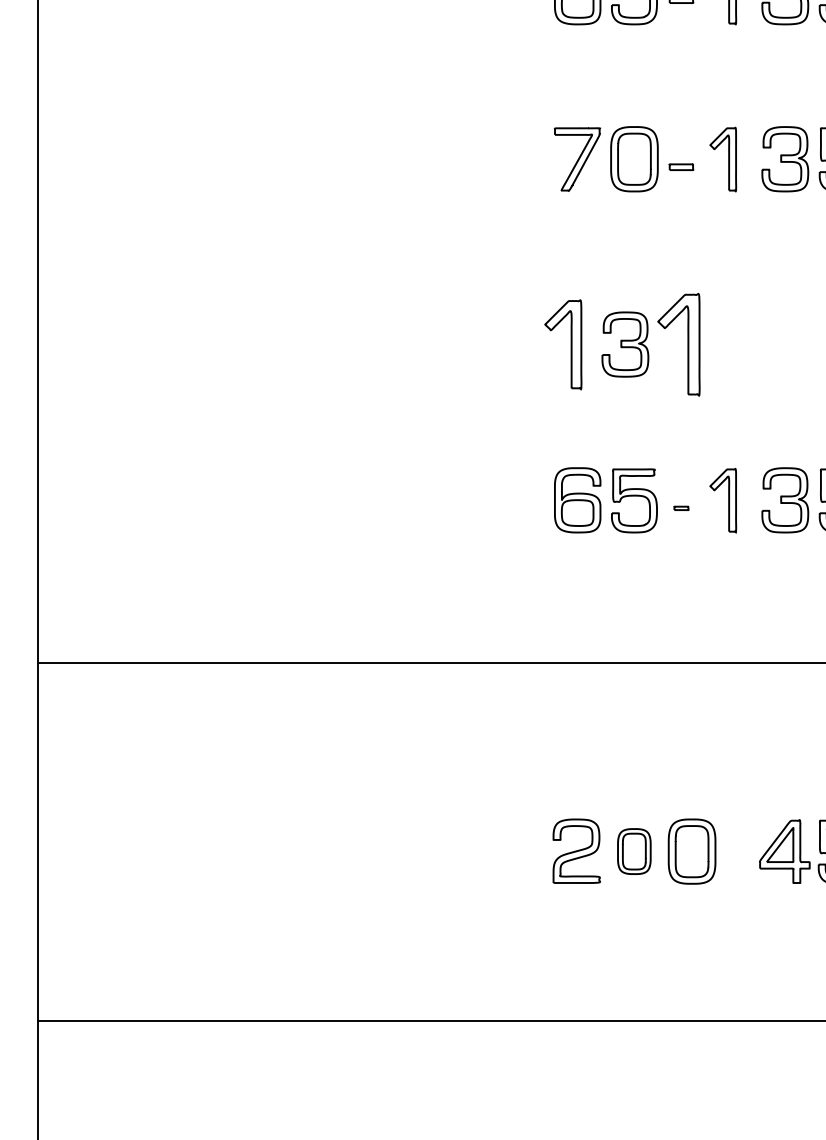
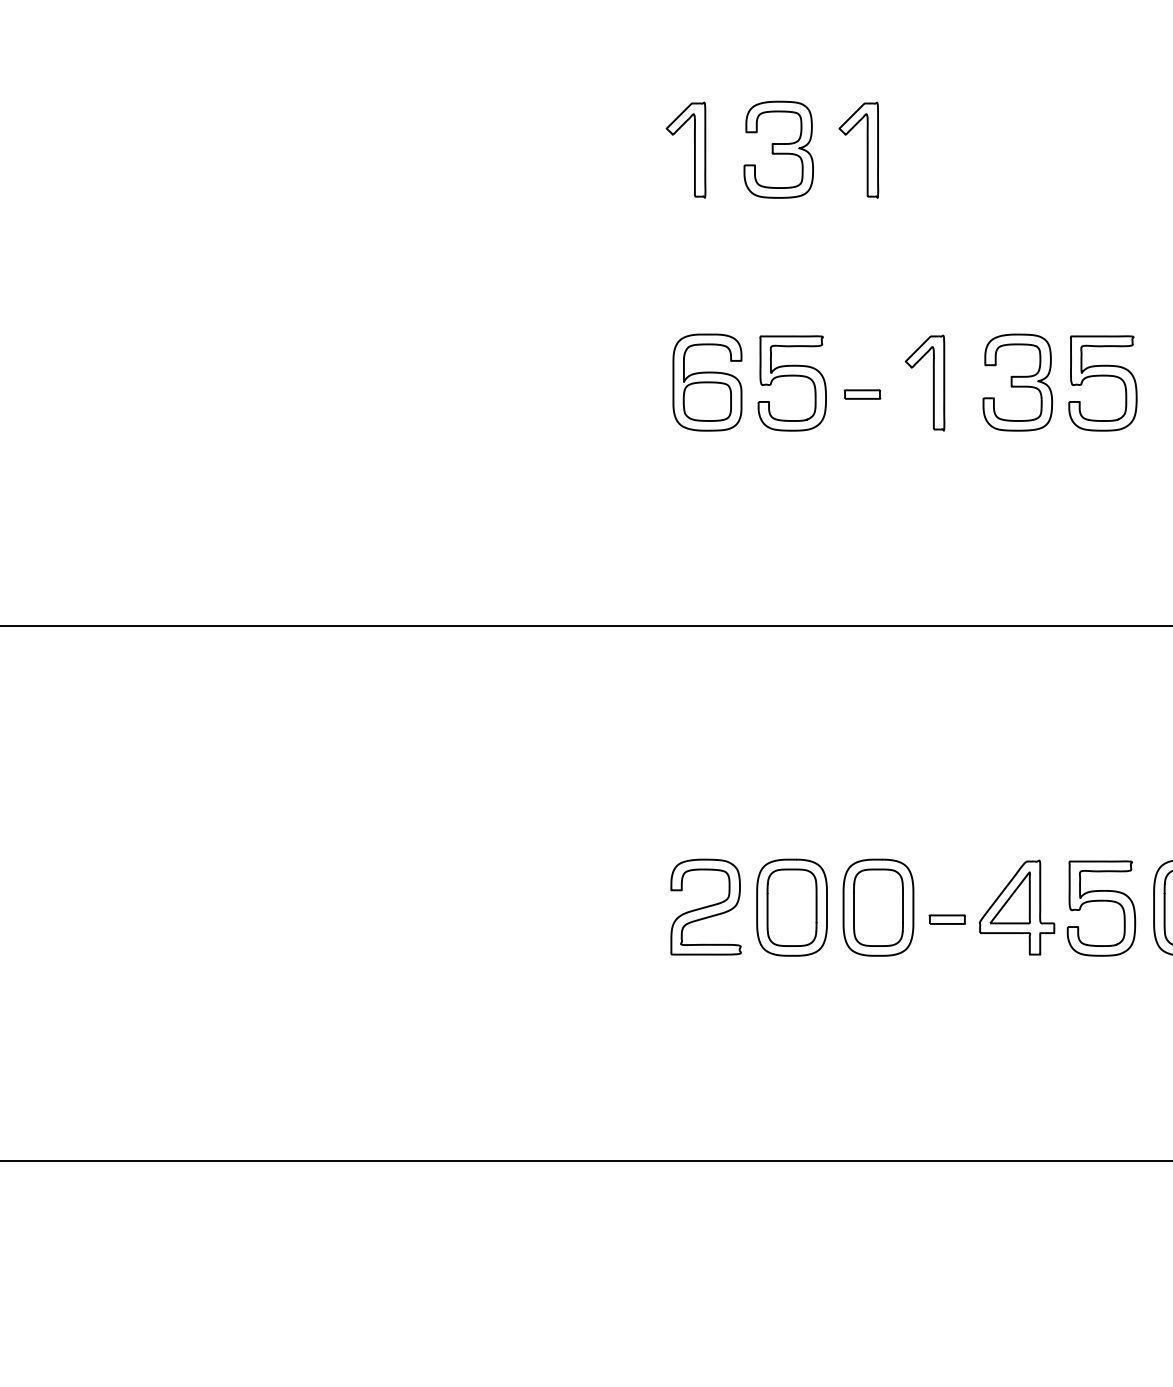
part: (563, 344) -> (686, 149), size x0.71
part: (678, 344) -> (858, 149), size x0.62
part: (681, 508) -> (862, 394), size x1.67
part: (634, 851) -> (792, 907), size x1.43
part: (738, 859) -> (947, 919), added

